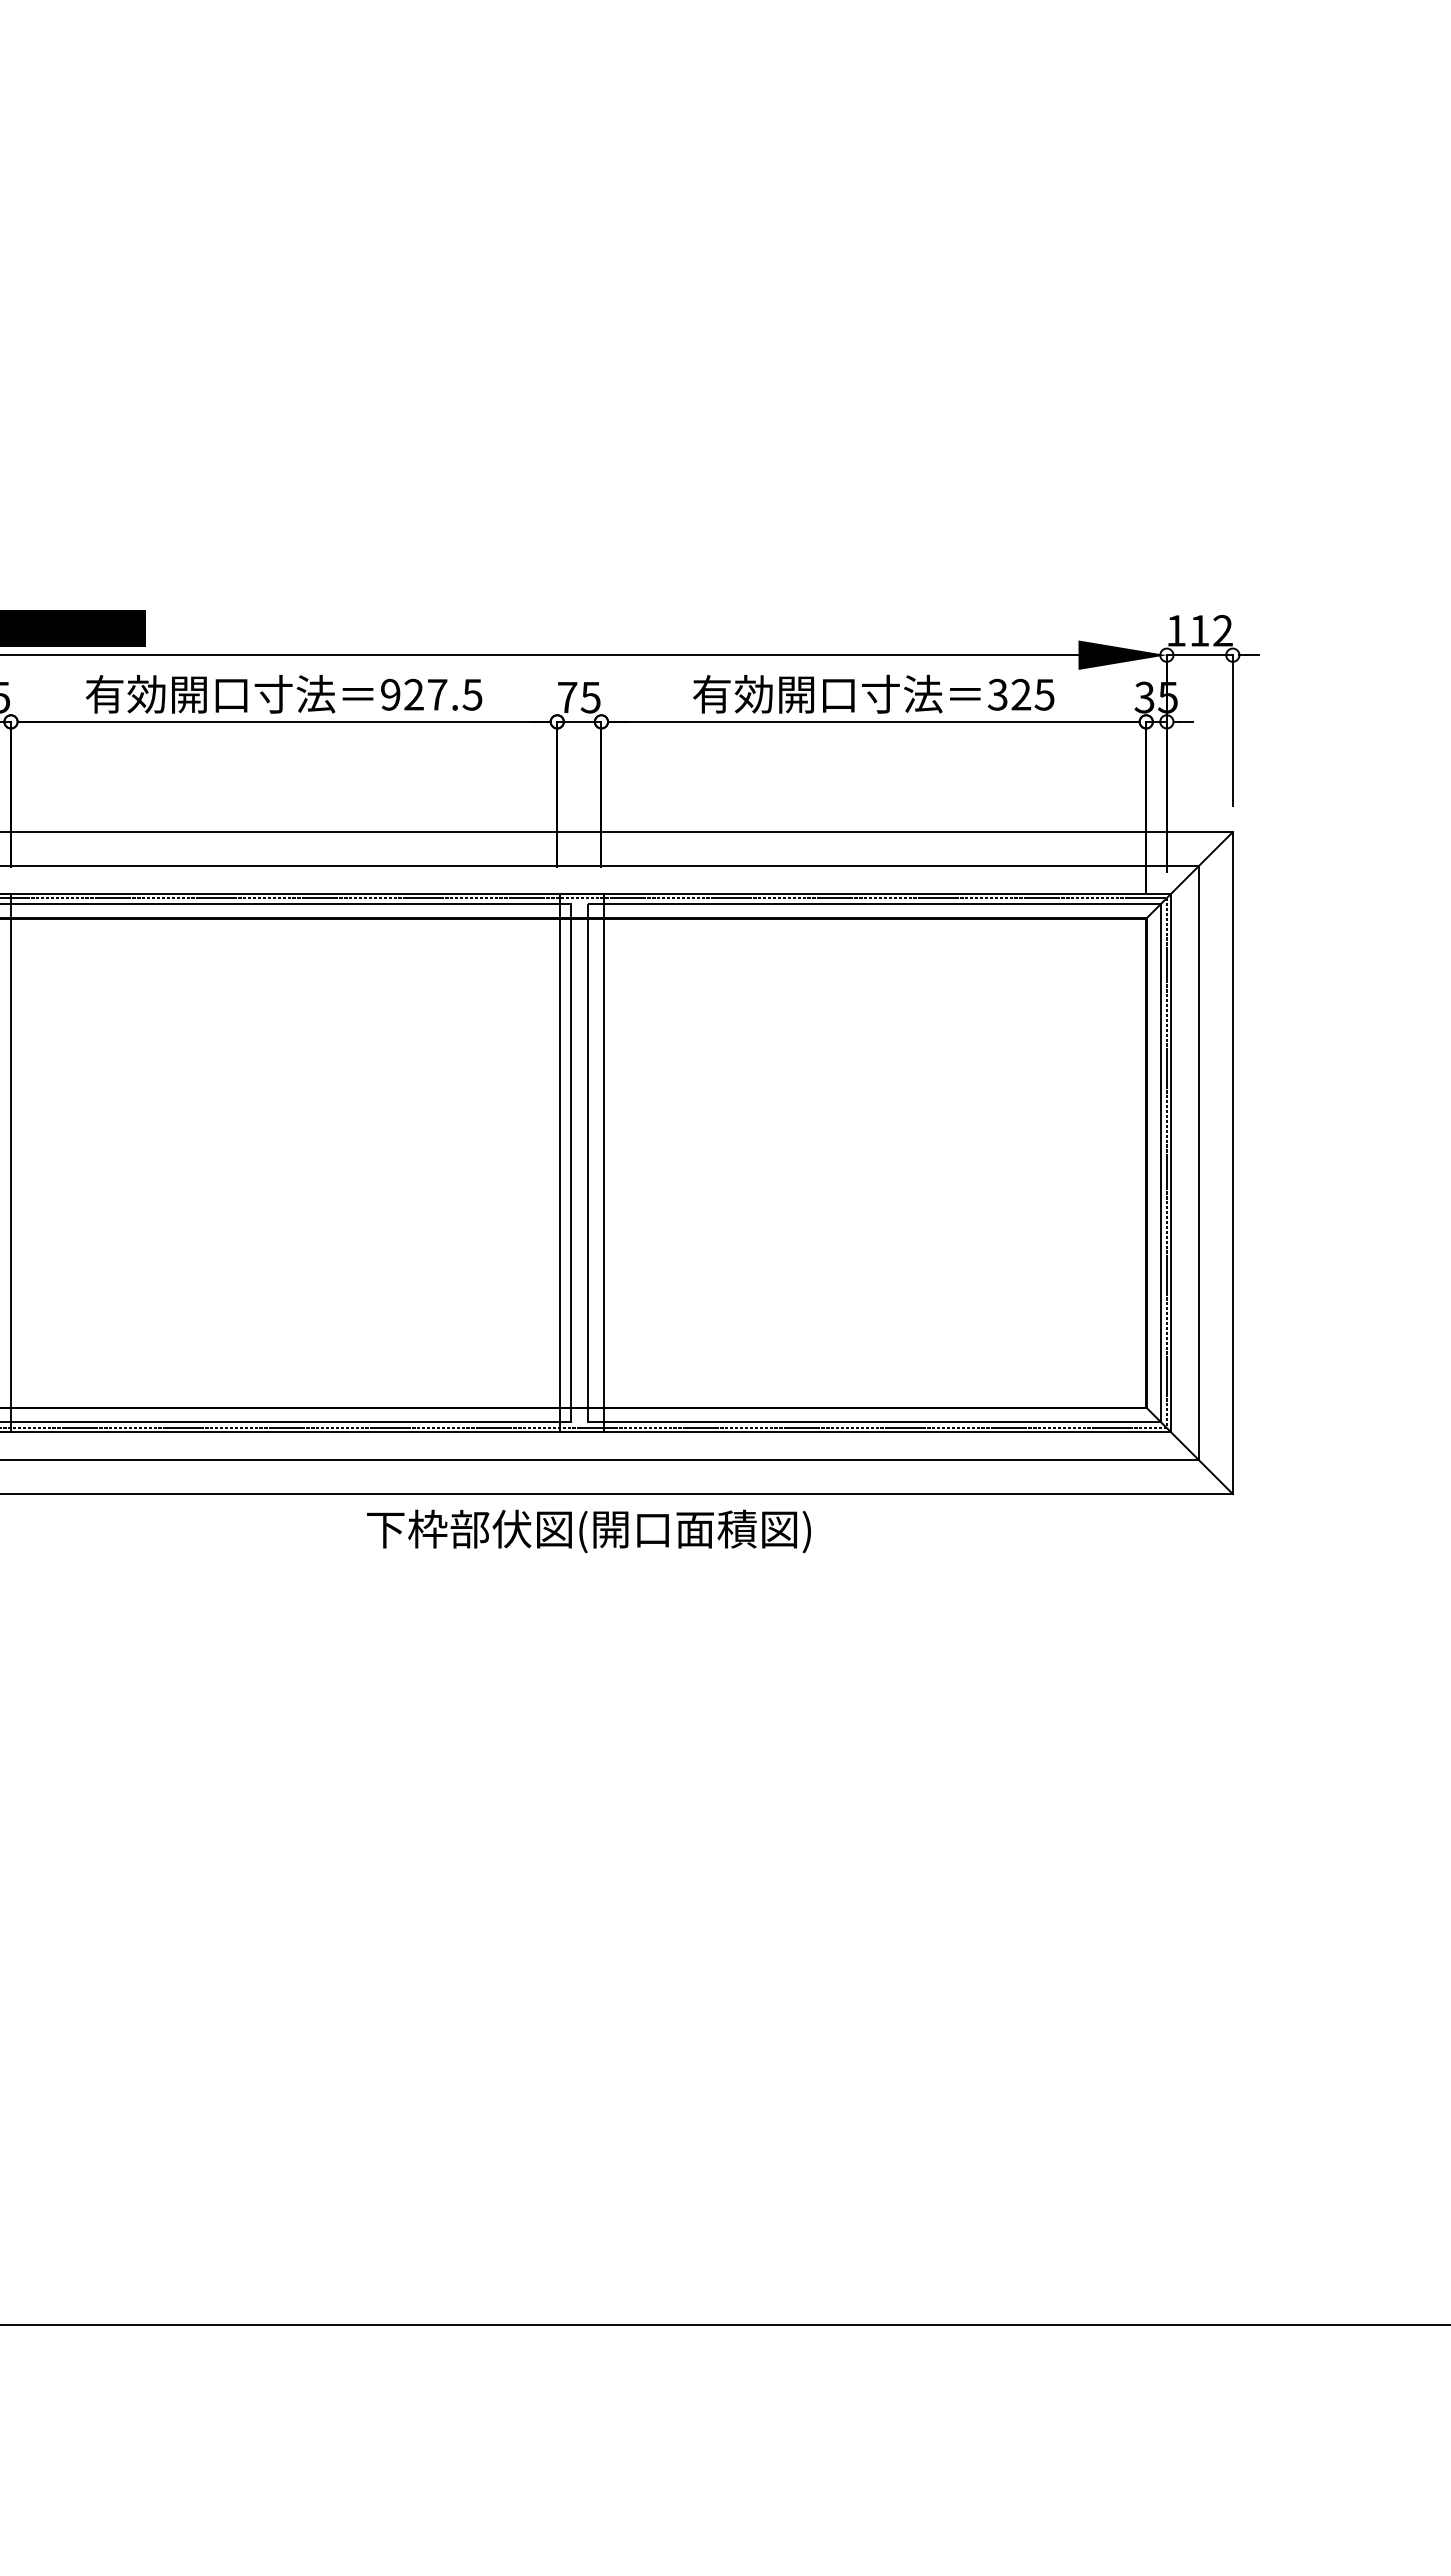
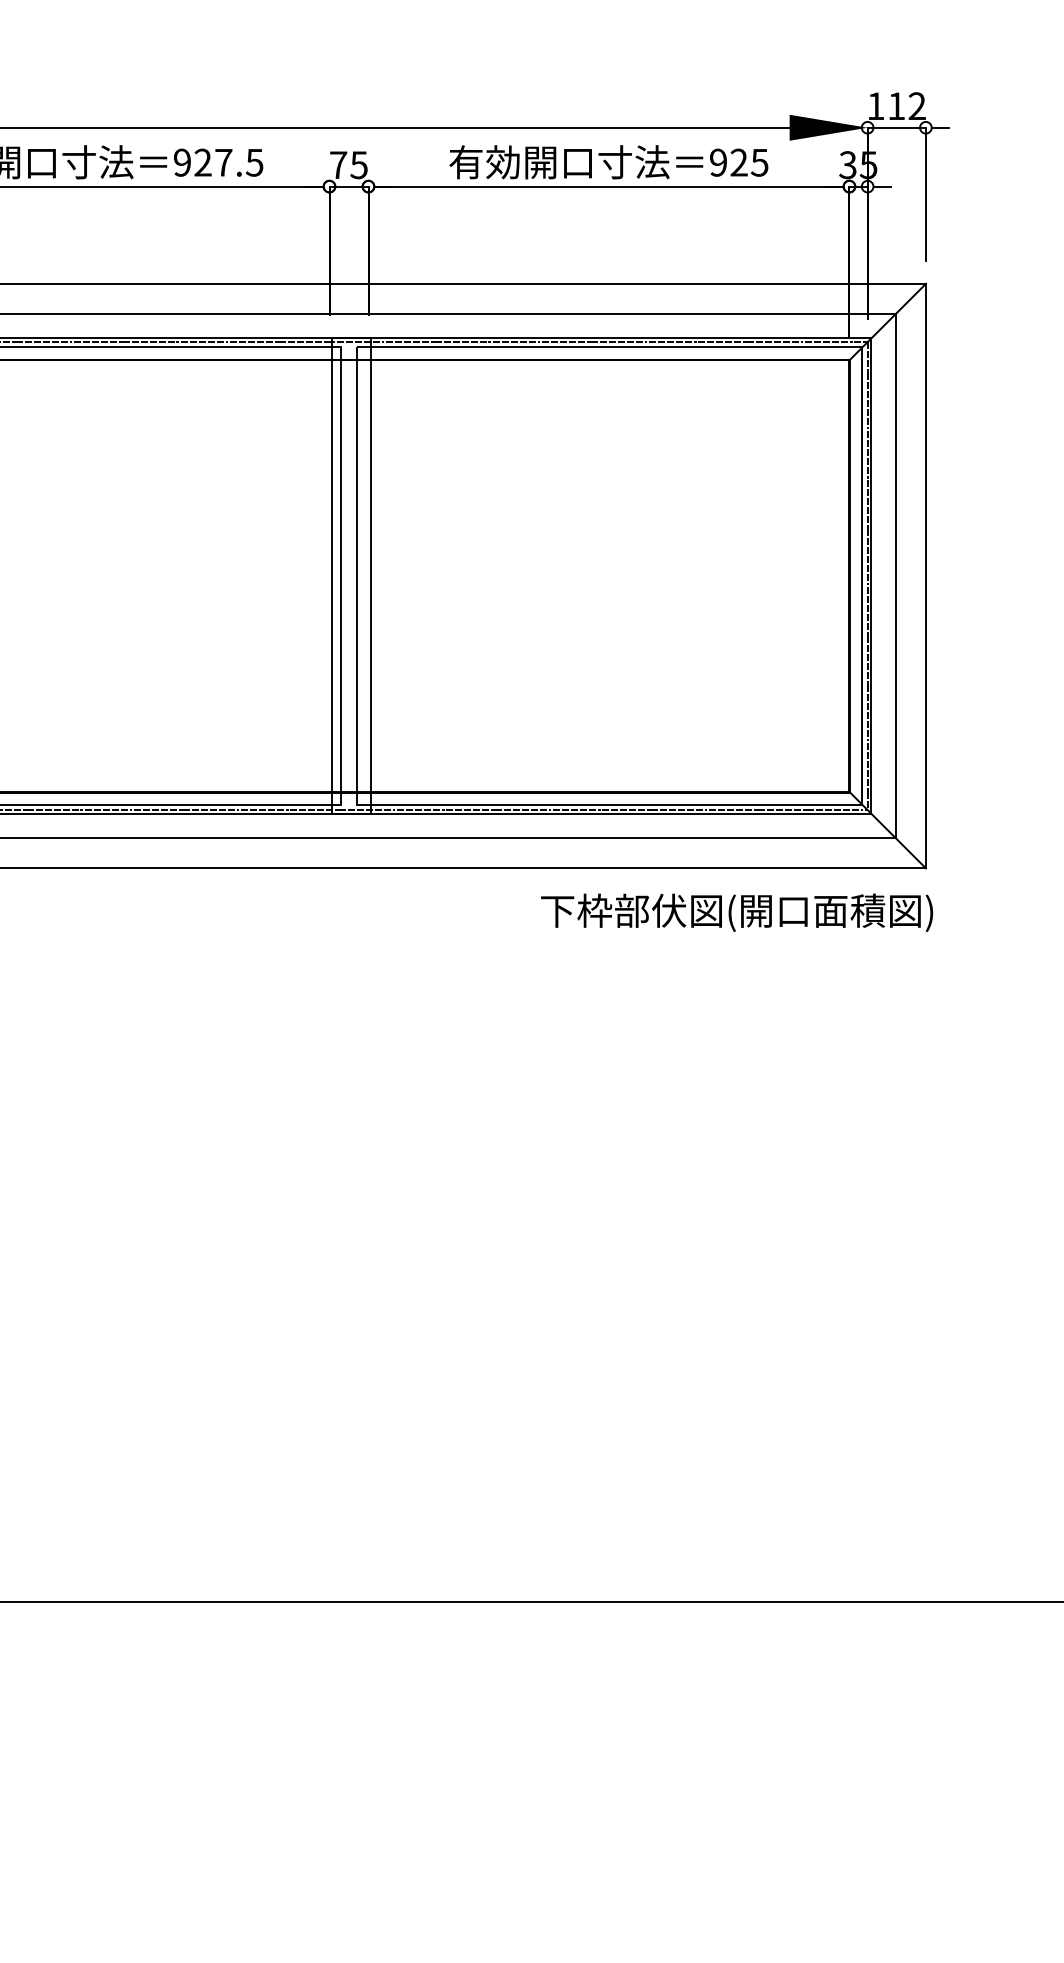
text: (997, 694) -> (718, 162), 325 -> 925
text: (588, 1531) -> (736, 912), moved

